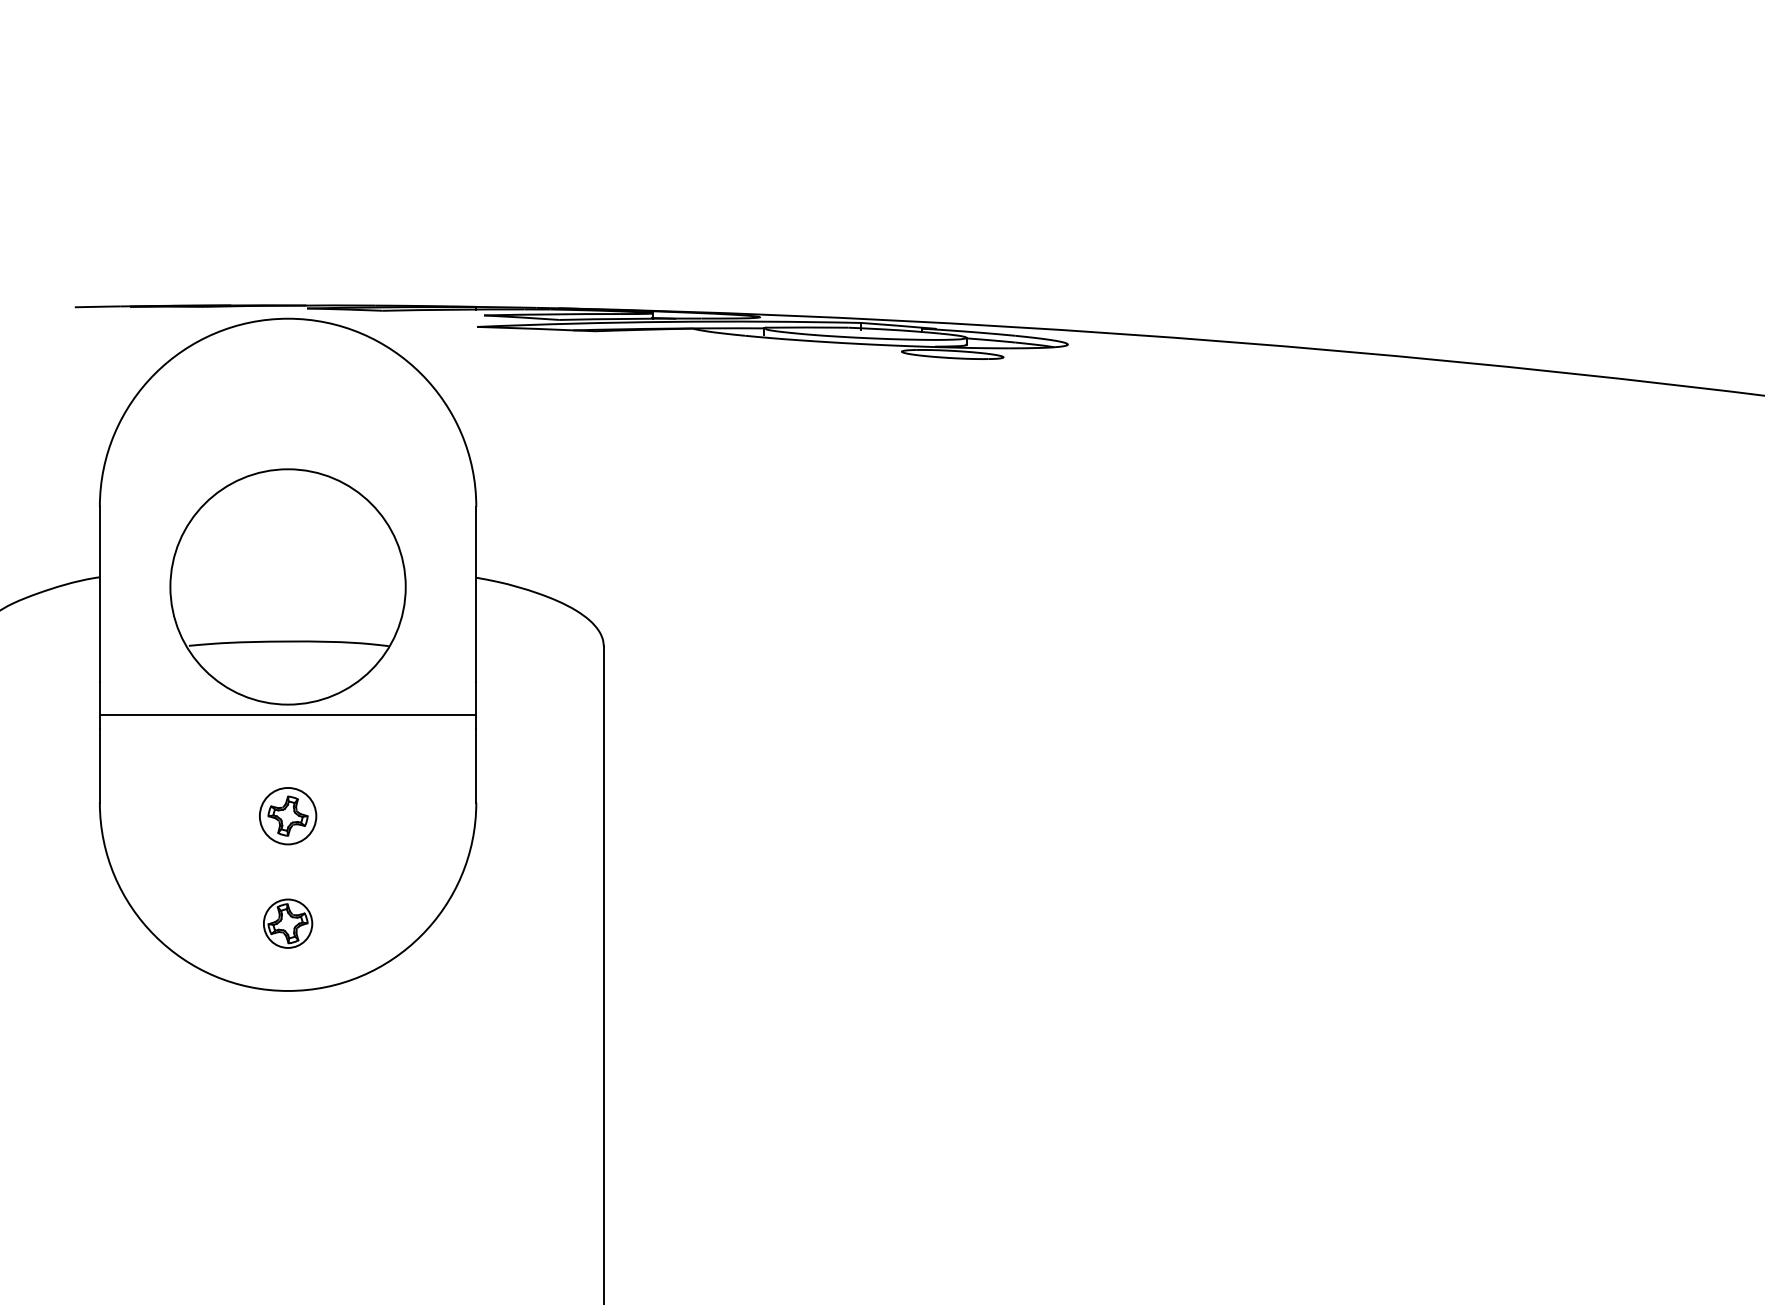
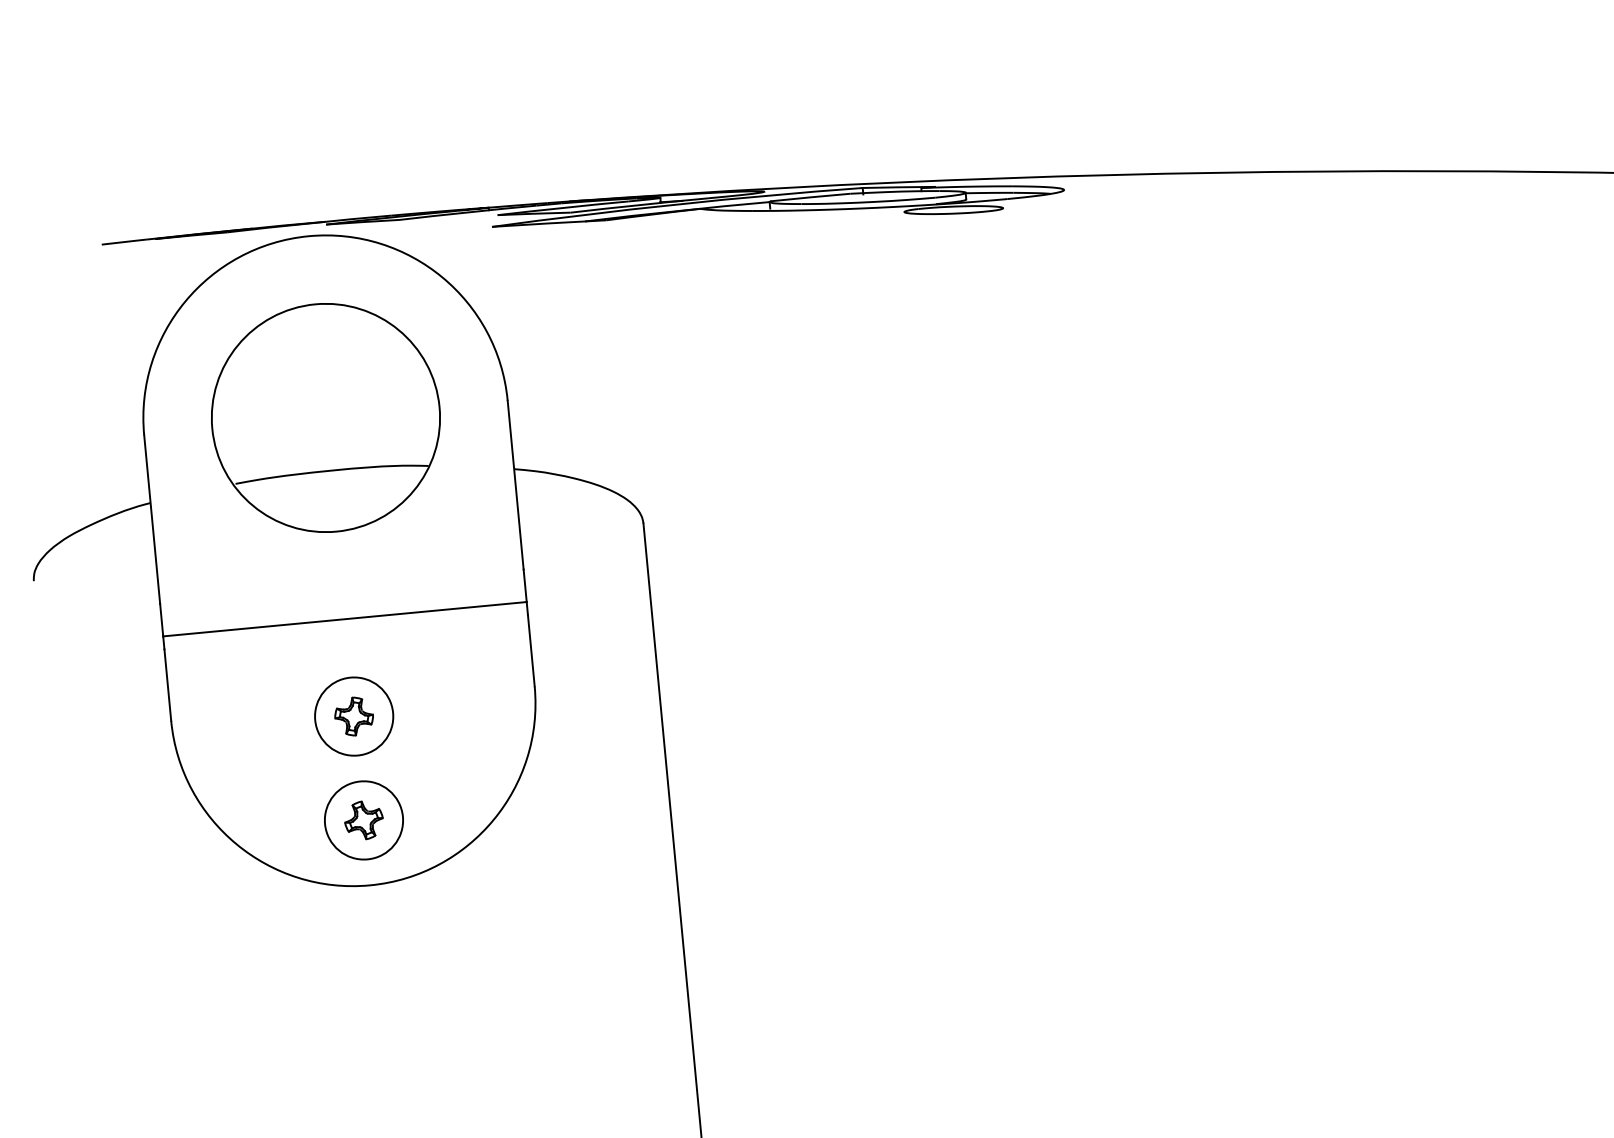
part: (287, 586) -> (325, 417), moved
circle: (287, 815) -> (353, 715), size x1.43
circle: (287, 923) -> (363, 820), size x1.67

